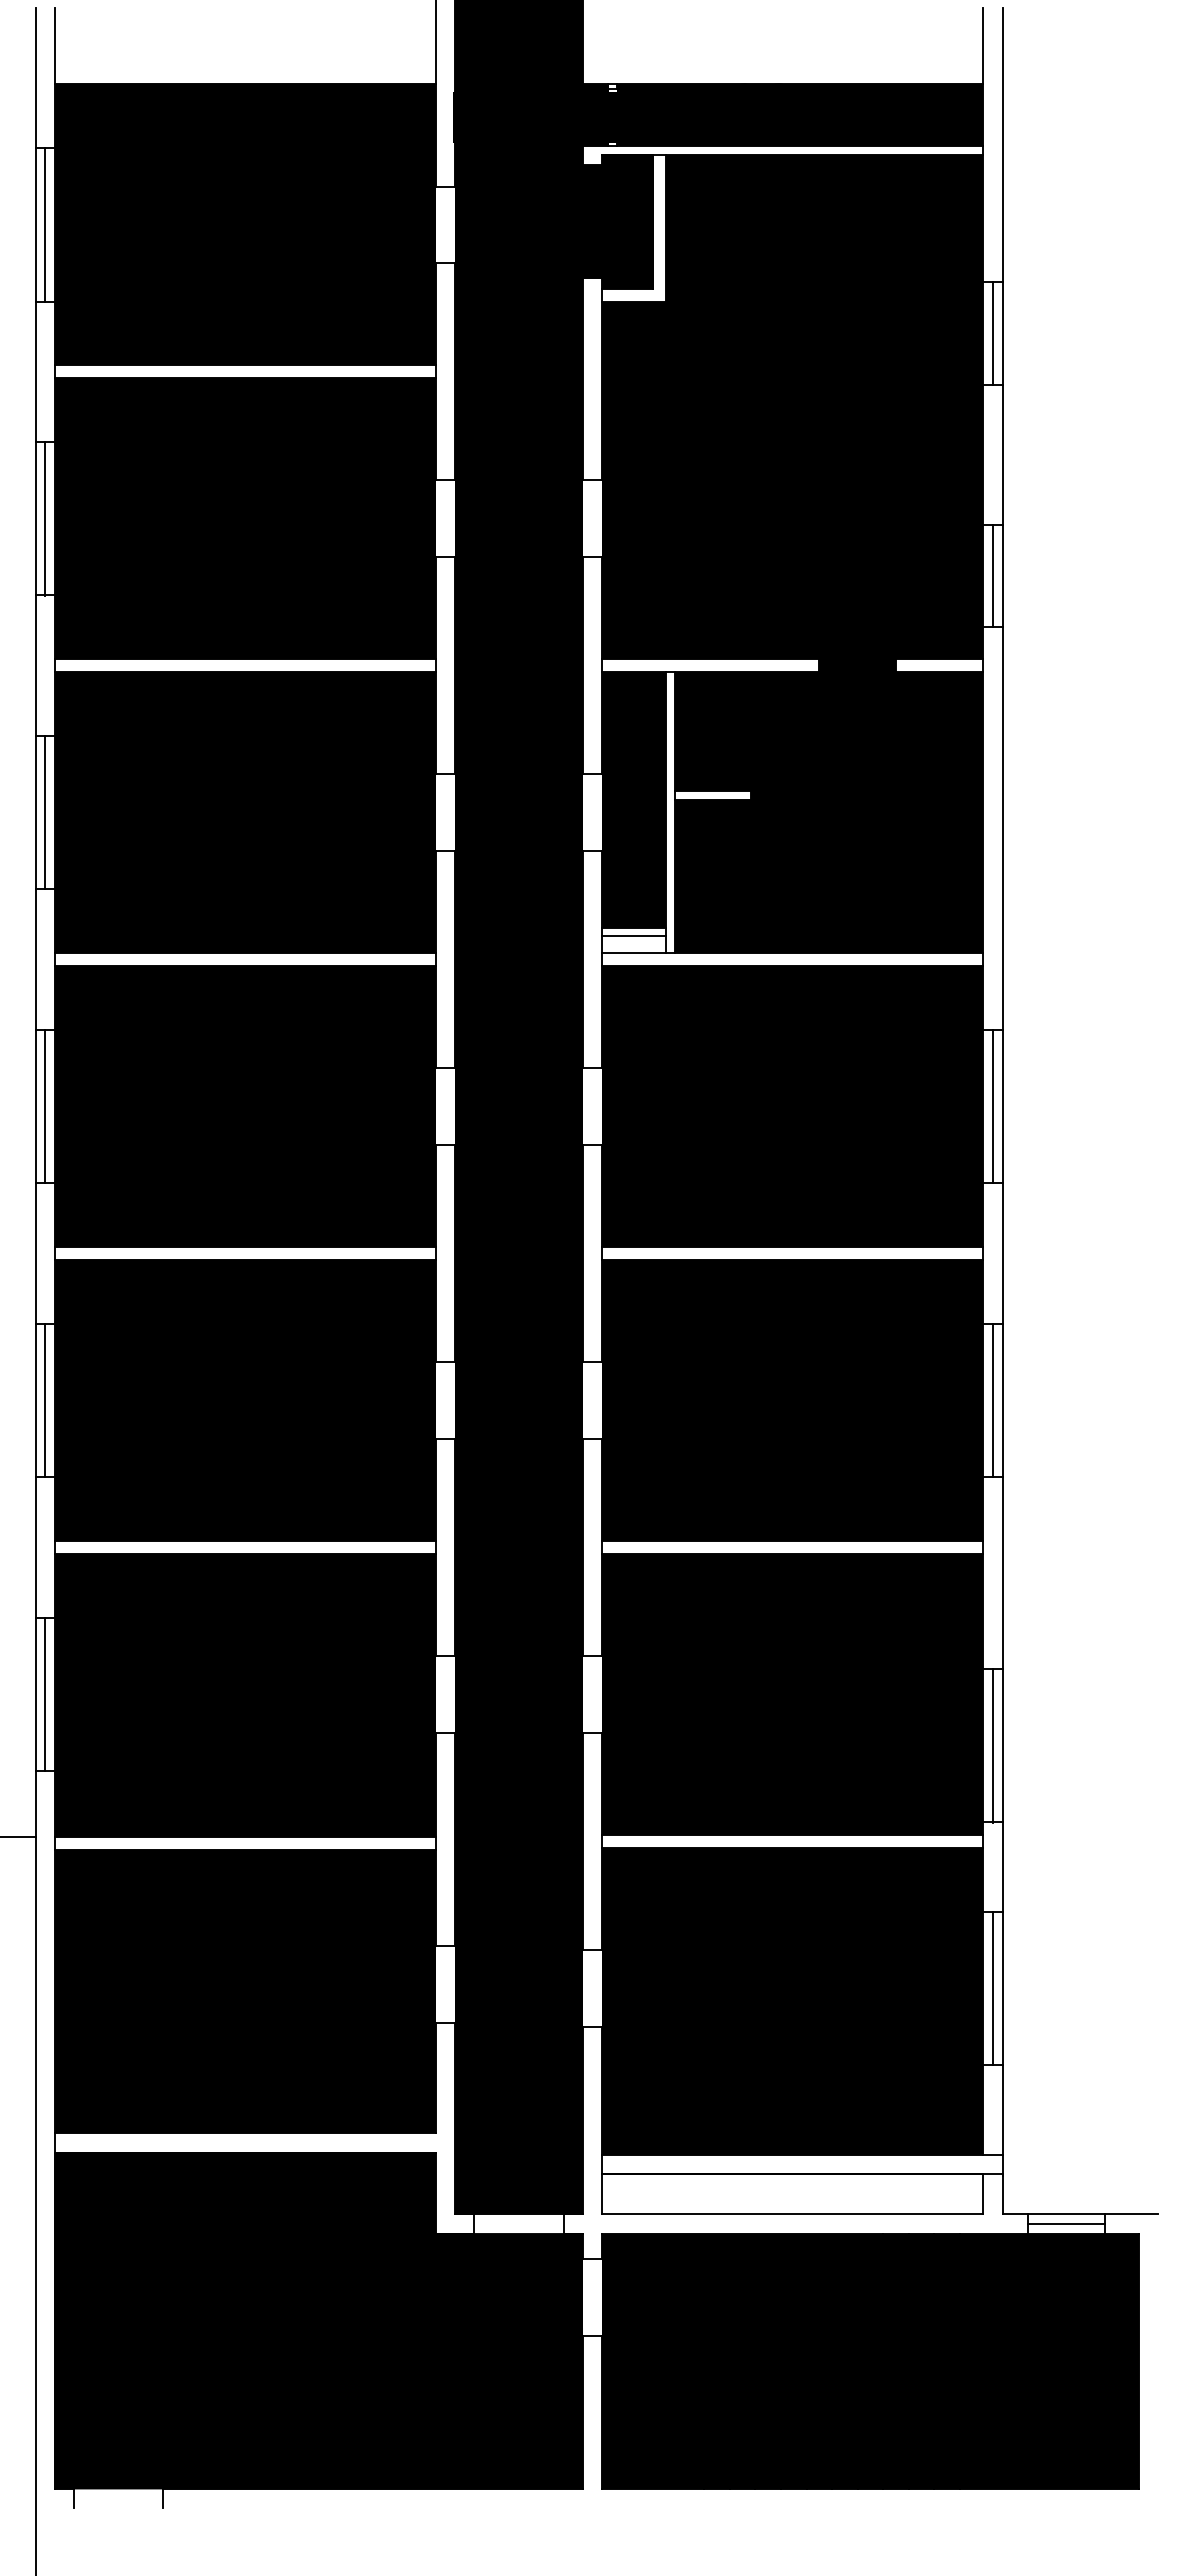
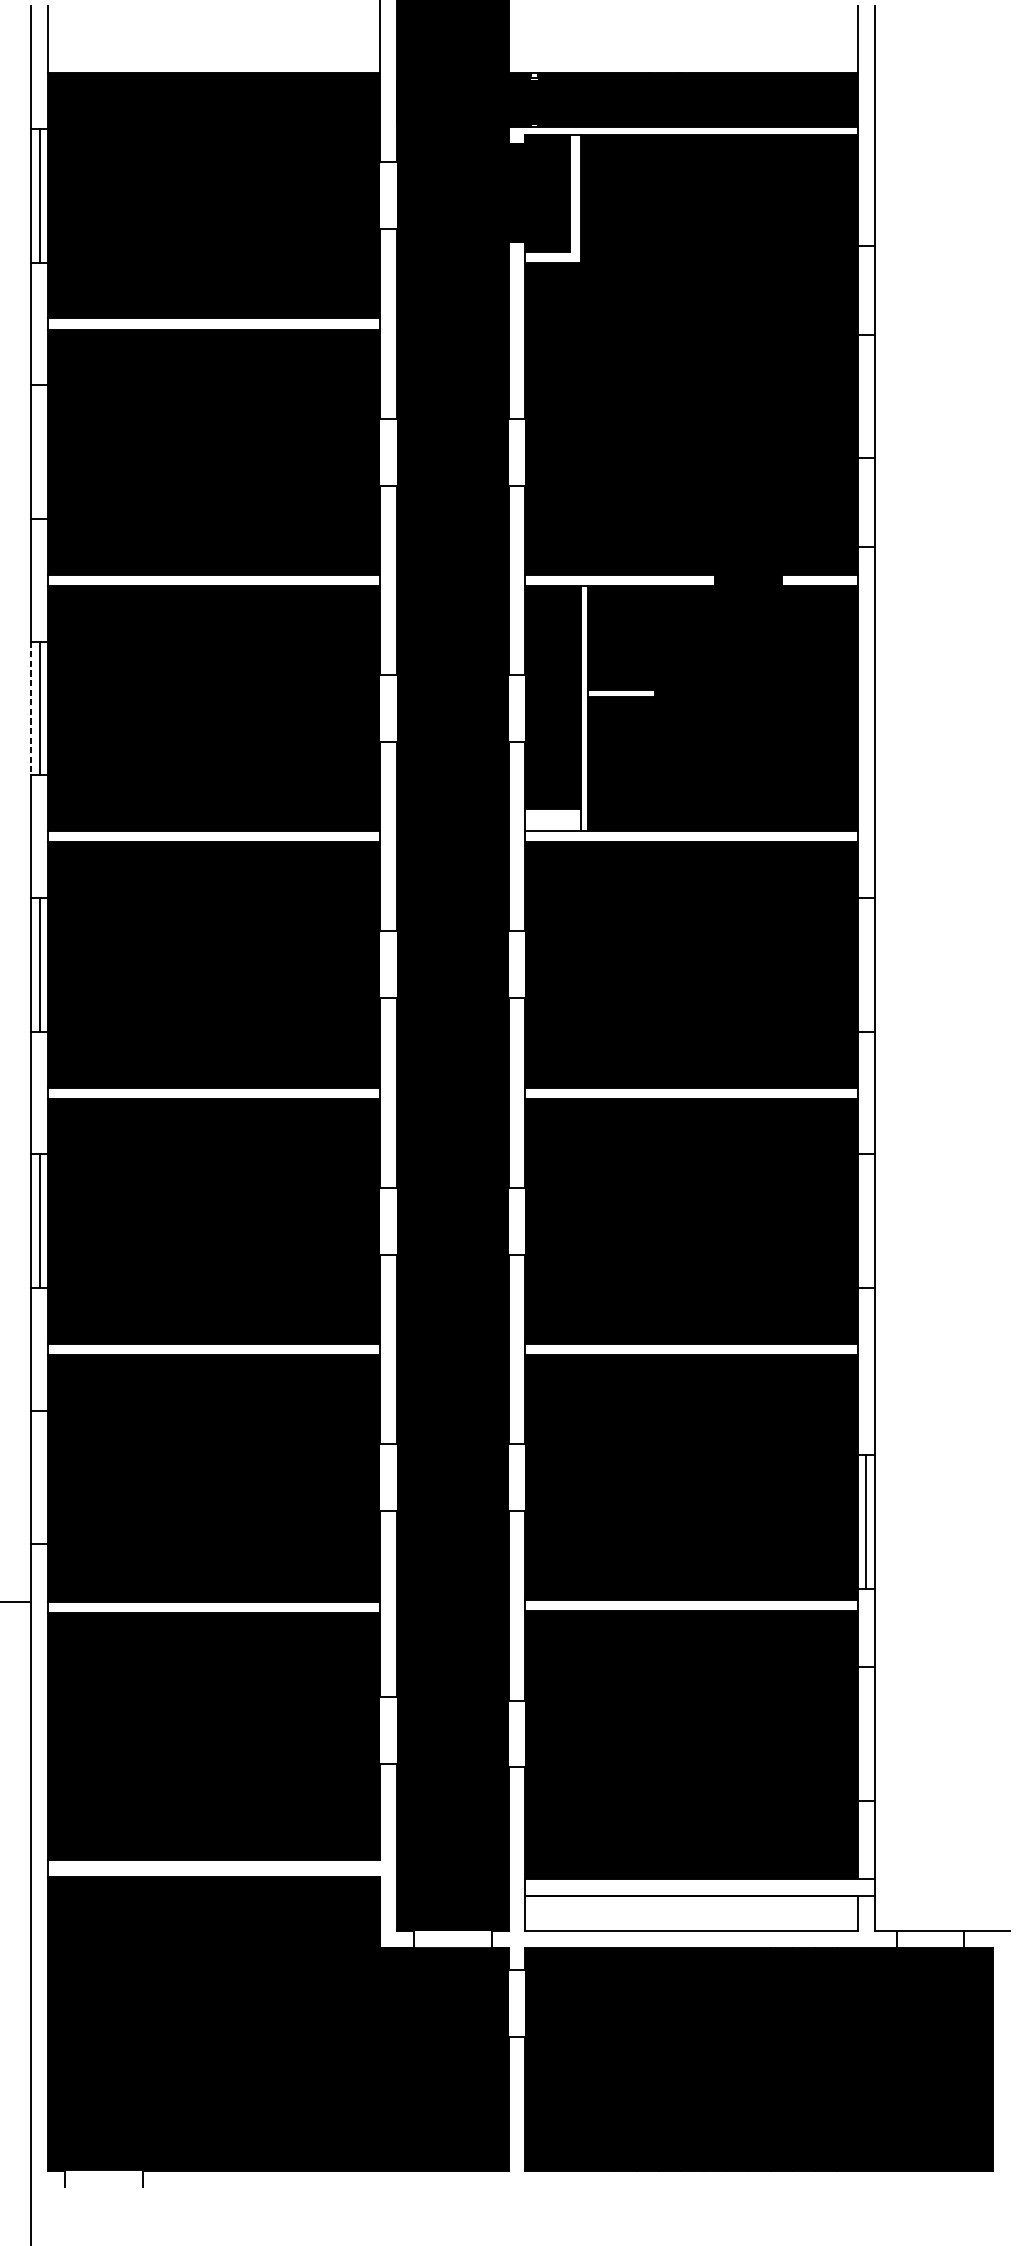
line: (993, 333) -> (866, 290), removed
line: (45, 518) -> (39, 451), removed
line: (993, 576) -> (866, 502), removed
line: (35, 812) -> (31, 708), solid -> dashed
line: (633, 936) -> (552, 816), removed
line: (993, 1106) -> (866, 964), removed
line: (993, 1400) -> (866, 1221), removed
line: (45, 1694) -> (39, 1477), removed
line: (993, 1988) -> (866, 1733), removed
line: (1066, 2223) -> (930, 1938), removed

